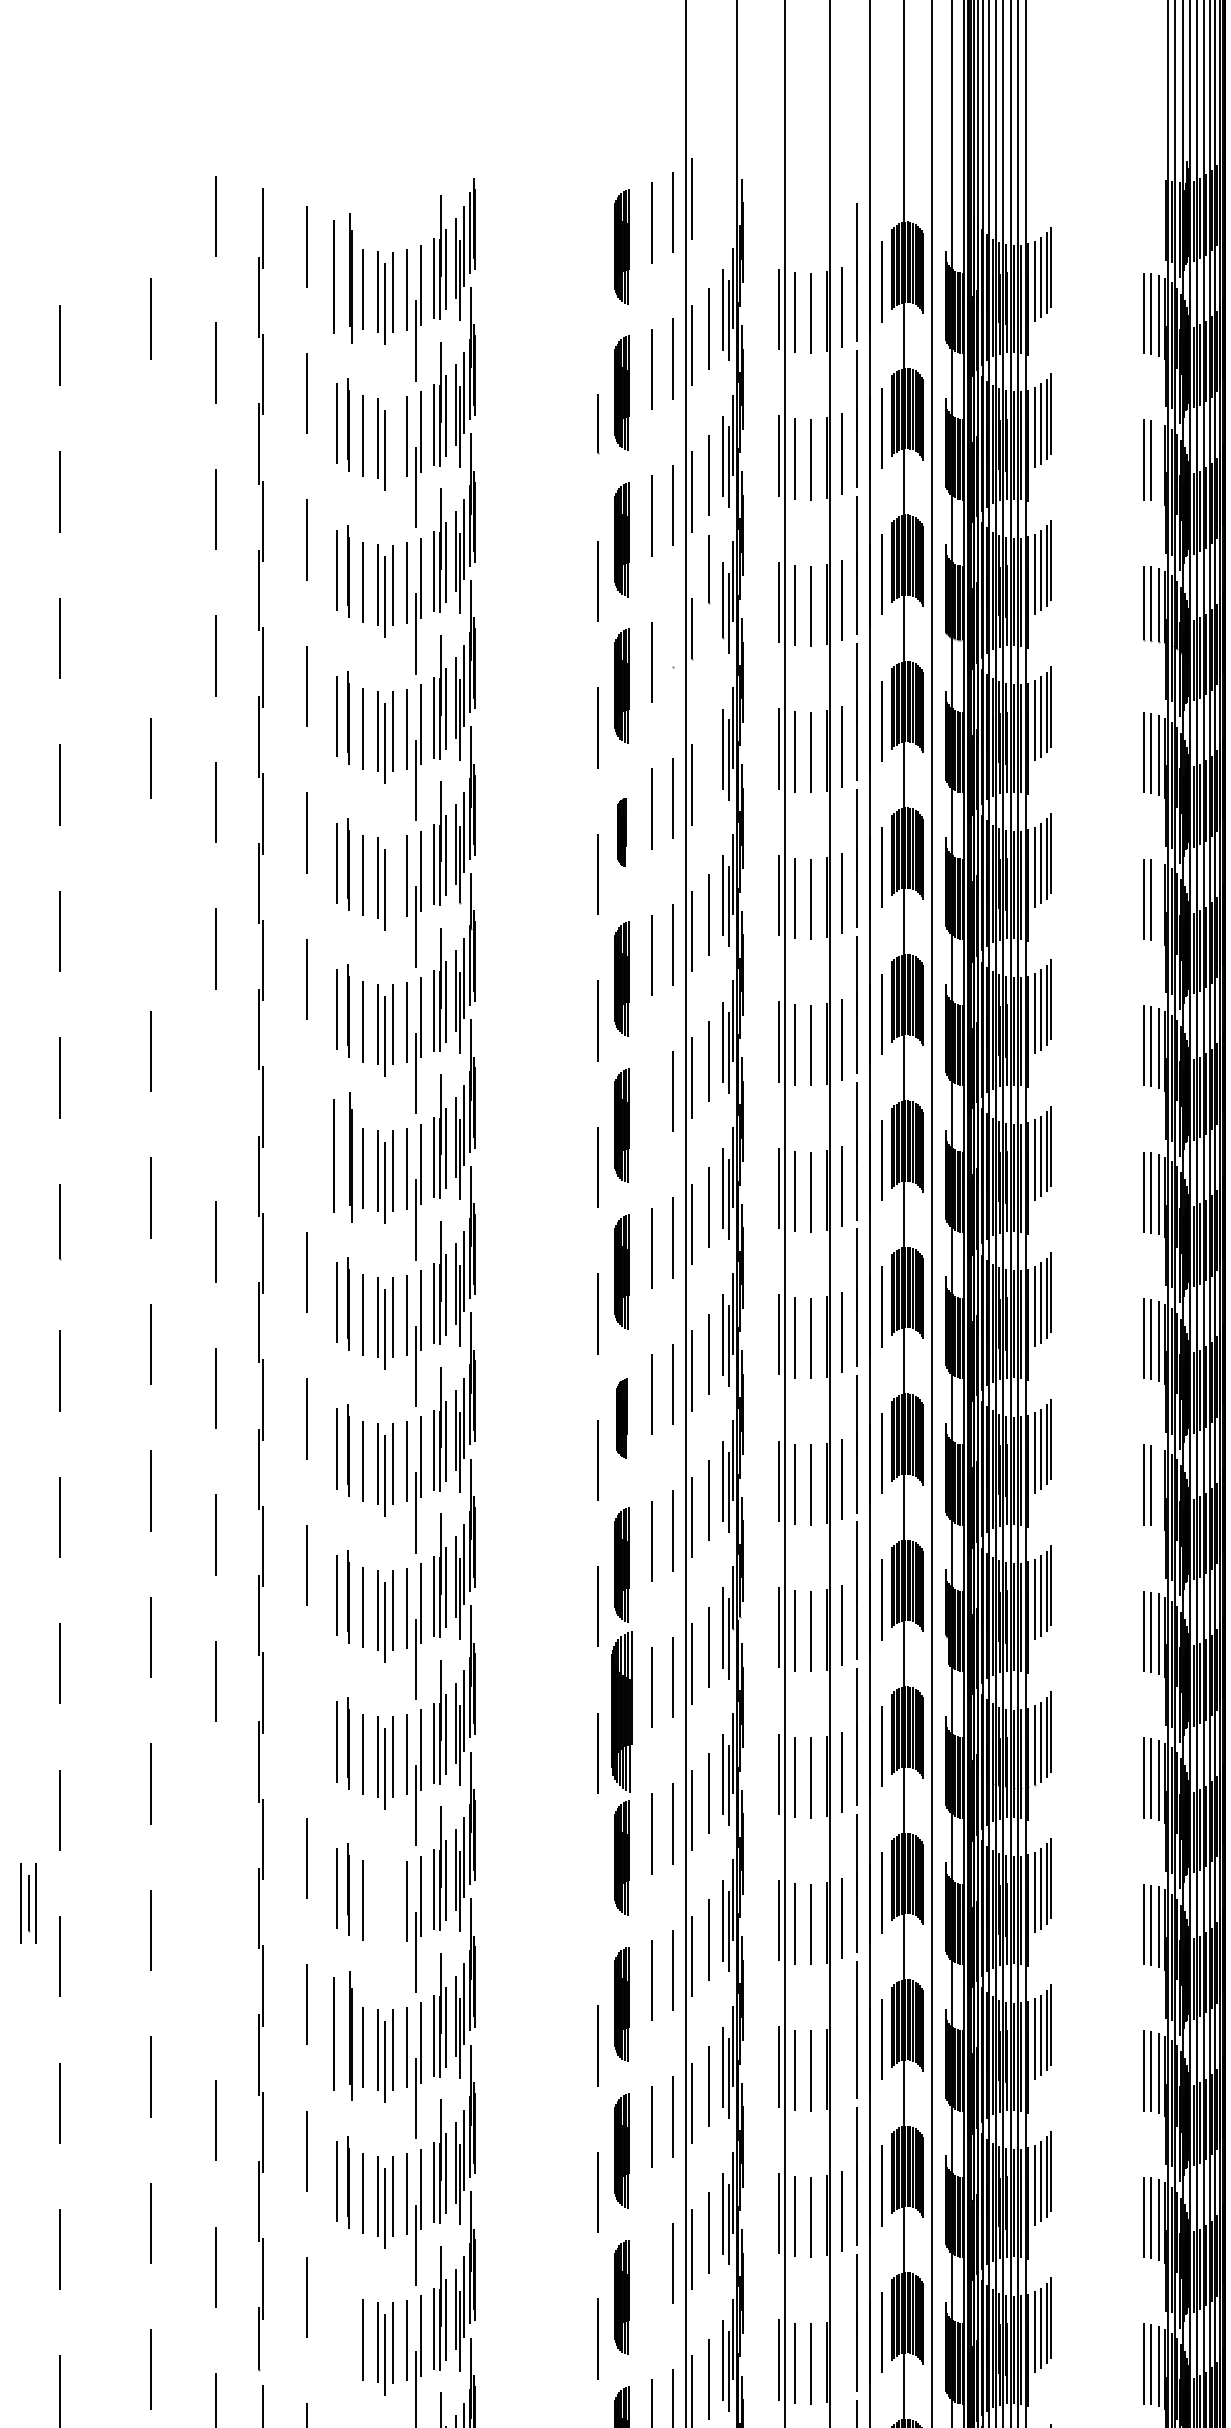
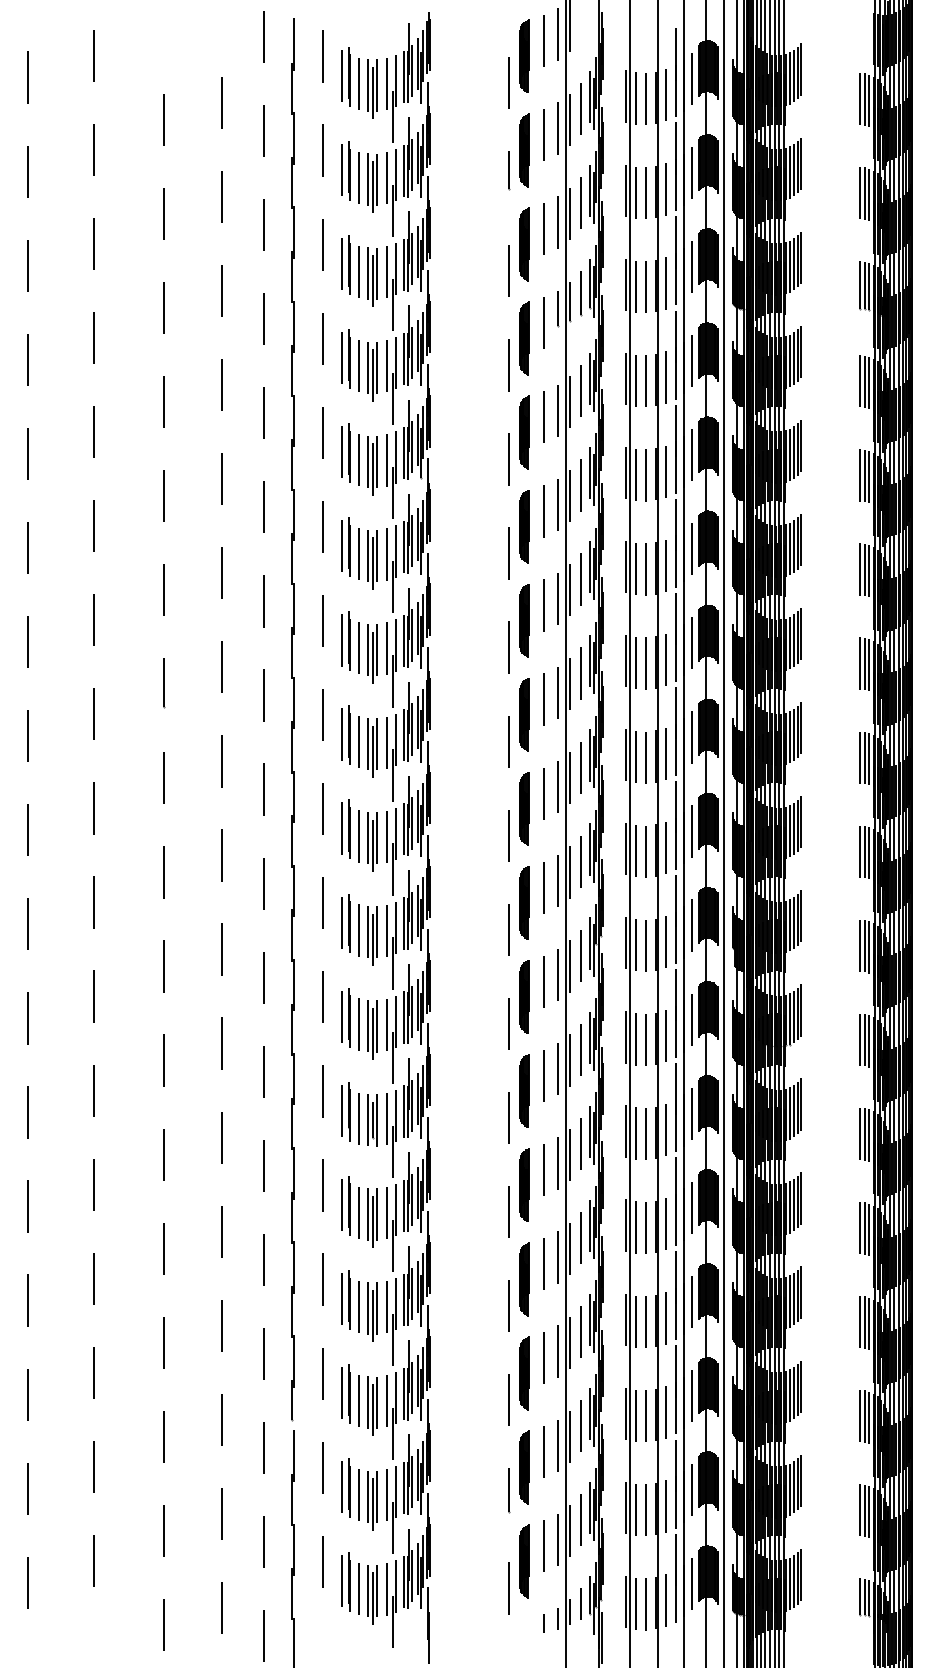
part: (342, 278) -> (345, 76), size x0.71
line: (598, 289) -> (509, 83), added
line: (392, 438) -> (377, 179), added
line: (1158, 461) -> (869, 194), added
line: (151, 465) -> (222, 196), added
line: (710, 569) -> (581, 293), moved
line: (151, 611) -> (222, 290), added
line: (672, 639) -> (557, 308), added
line: (708, 767) -> (580, 390), added
part: (621, 832) -> (524, 432), size x1.67
line: (392, 877) -> (377, 461), added
line: (1158, 900) -> (869, 476), added
line: (151, 905) -> (222, 479), added
line: (216, 1095) -> (264, 601), added
line: (651, 1101) -> (543, 605), added
line: (307, 1125) -> (322, 620), added
part: (342, 1156) -> (345, 640), size x0.71
part: (621, 1417) -> (524, 808), size x1.43
line: (1158, 1487) -> (869, 853), added
part: (621, 1710) -> (524, 996), size x0.71
line: (307, 1712) -> (322, 997), added
line: (216, 1827) -> (264, 1071), added
line: (598, 1898) -> (509, 1117), added
part: (28, 1903) -> (372, 1120), moved
line: (216, 1973) -> (264, 1165), added
part: (342, 2035) -> (345, 1205), size x0.71
line: (842, 2065) -> (666, 1224), added
line: (651, 2274) -> (543, 1358), added
part: (342, 2328) -> (345, 1393), added
line: (842, 2358) -> (666, 1412), added

